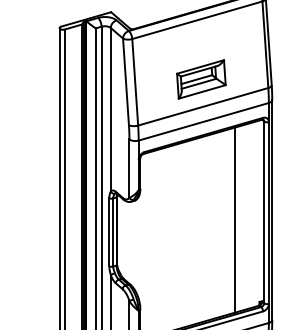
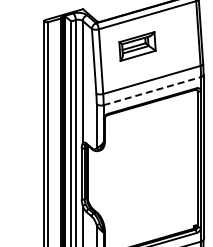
part: (201, 79) -> (137, 46), moved
line: (203, 122) -> (152, 91), solid -> dashed
line: (236, 219) -> (176, 164), removed

